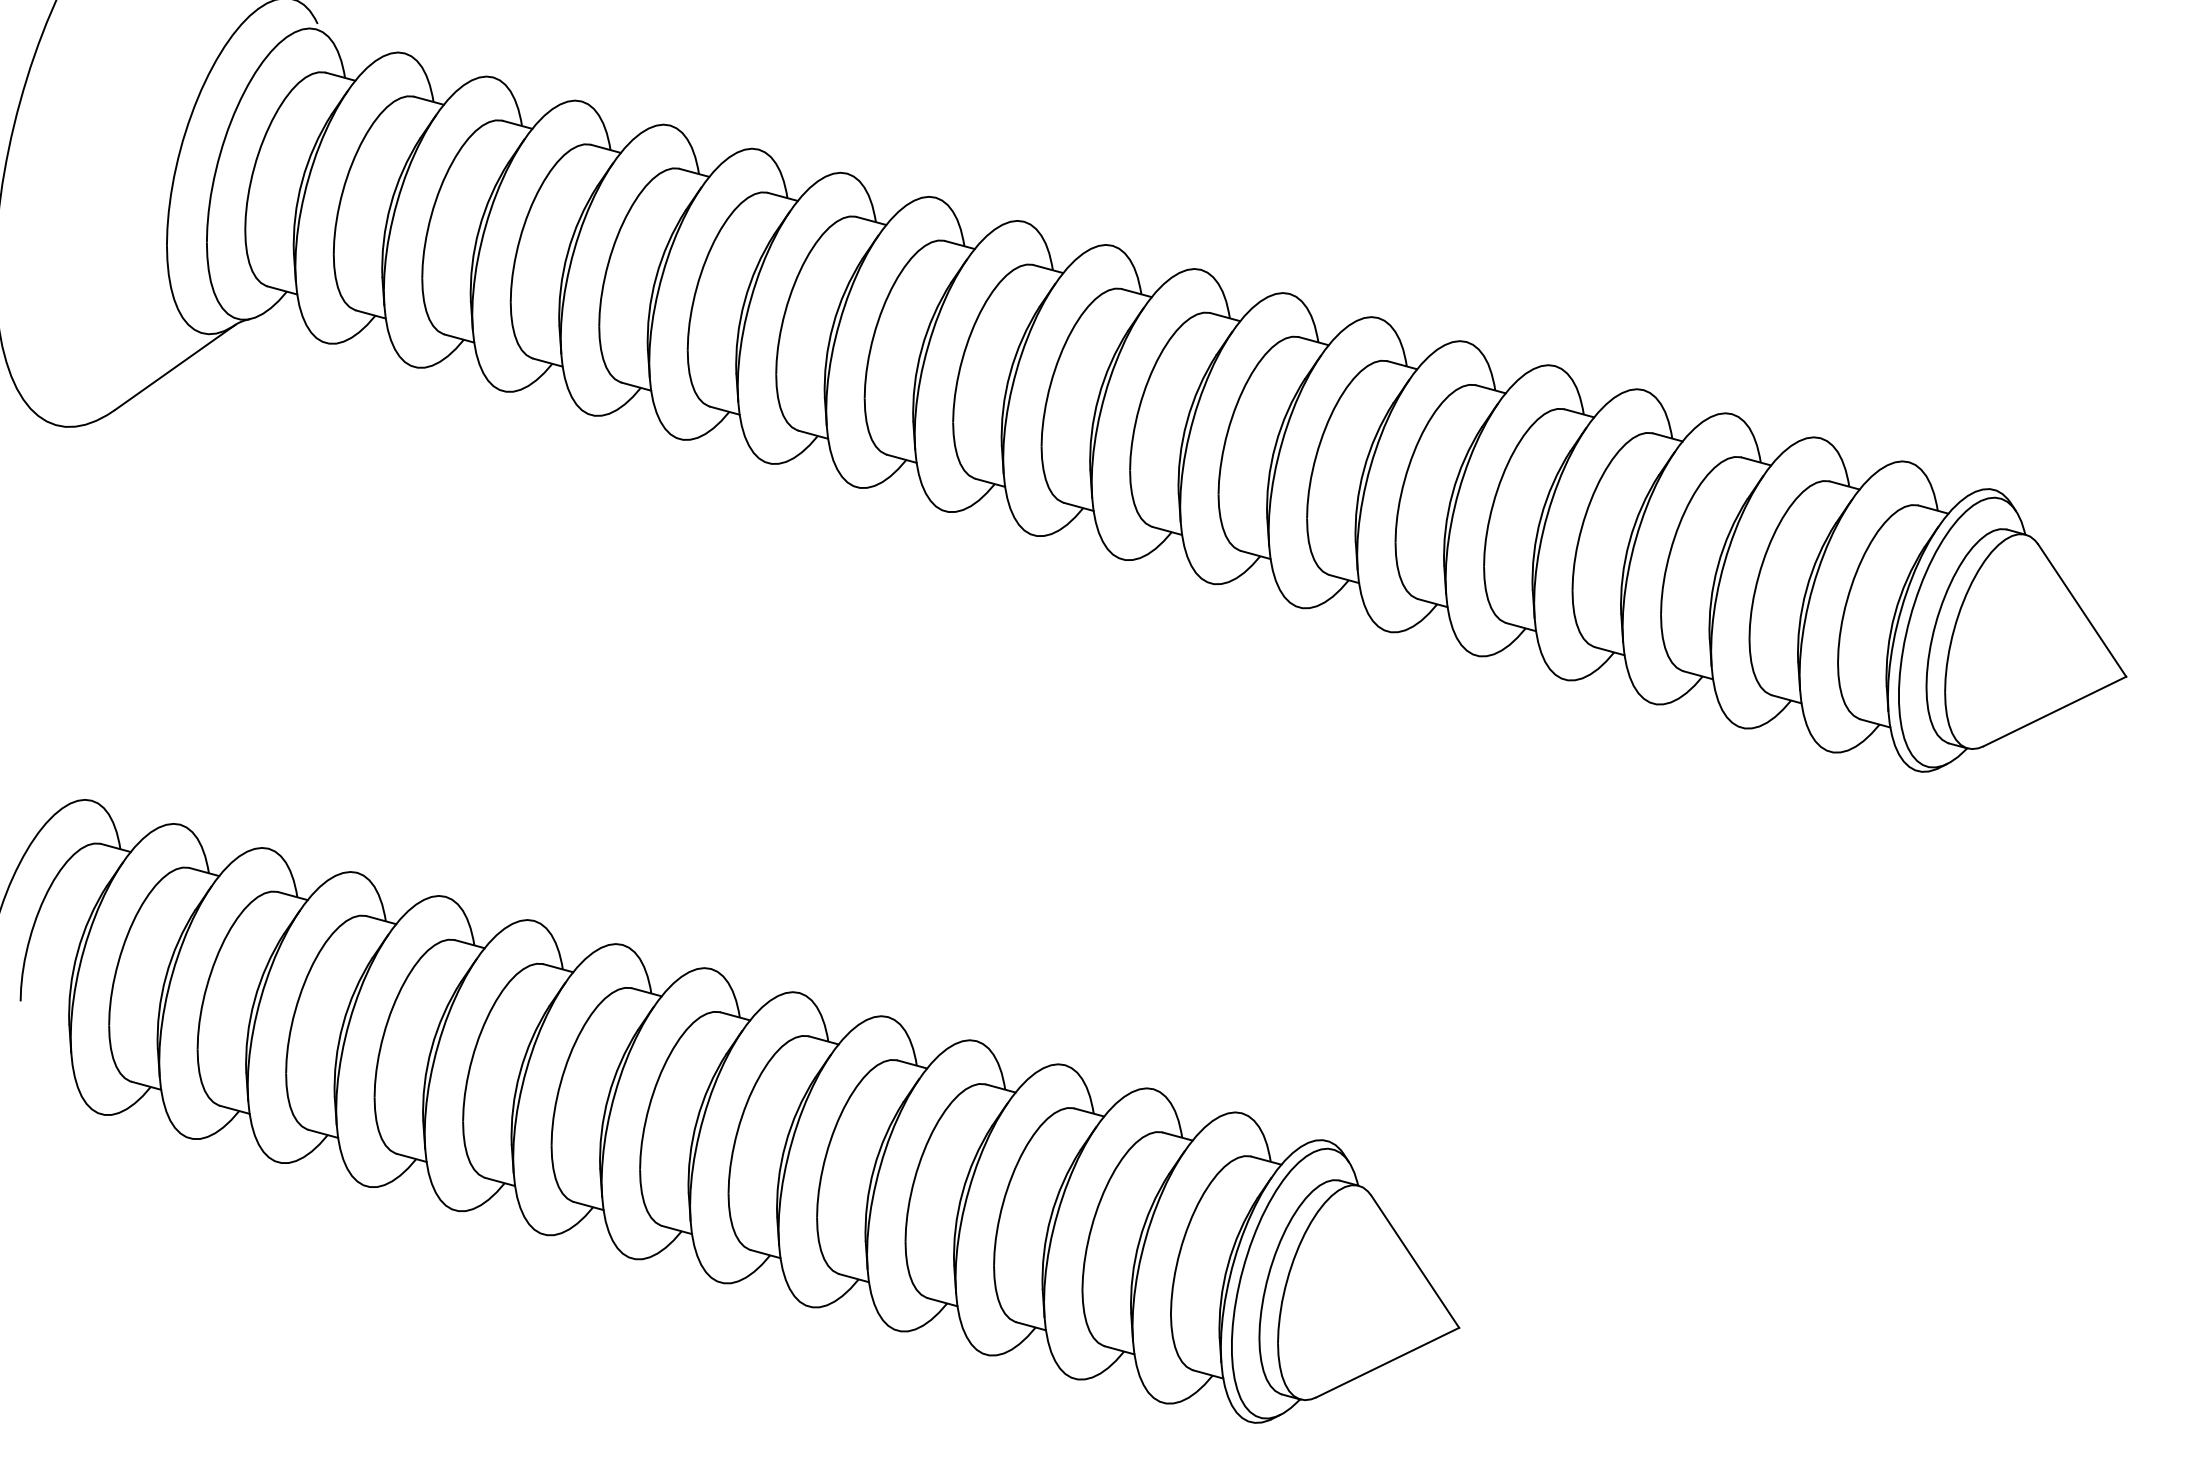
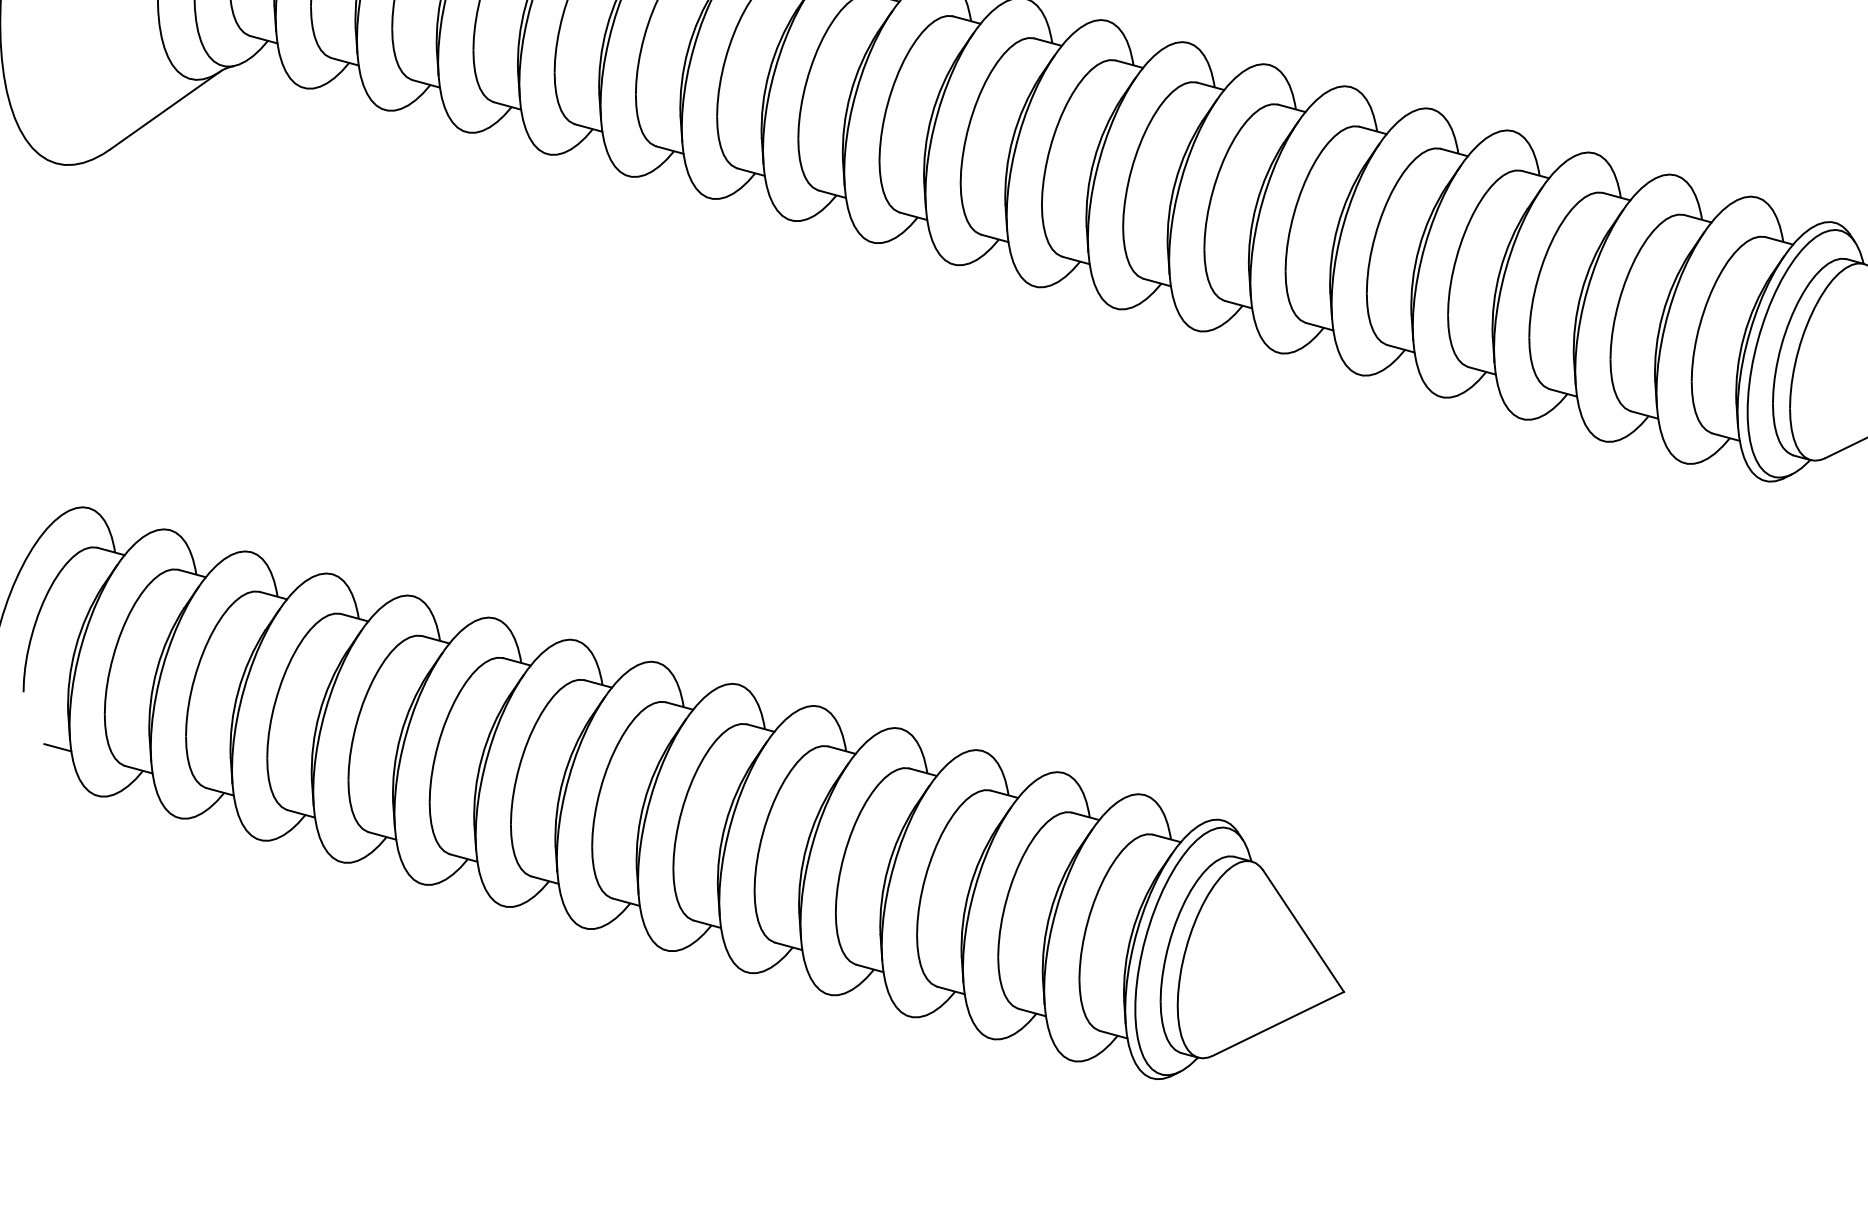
line: (57, 1061) -> (57, 747), added

